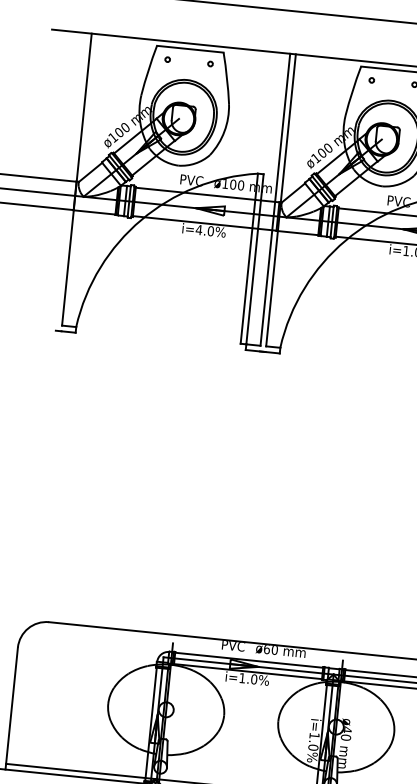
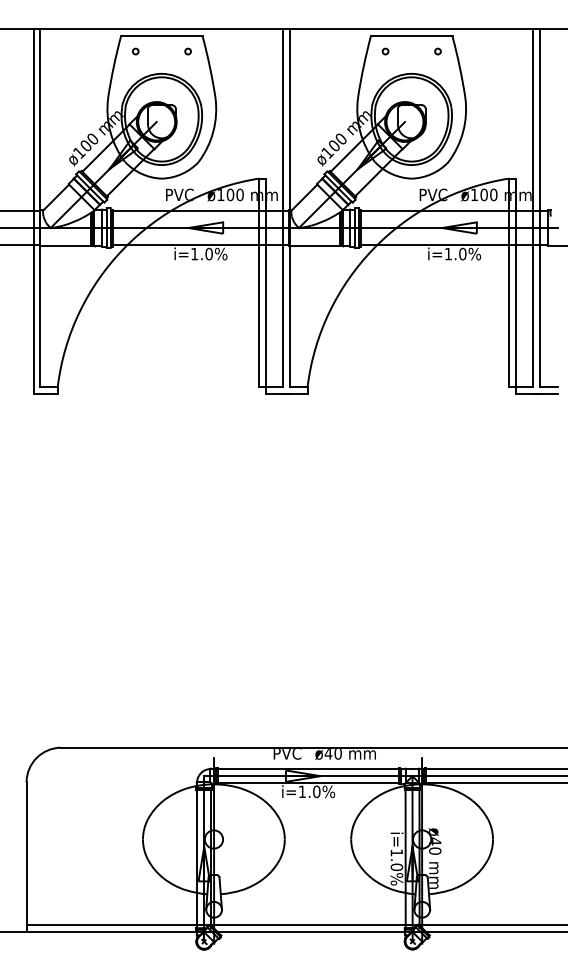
line: (70, 181) -> (33, 211), added
text: (198, 230) -> (194, 254), i=4.0% -> i=1.0%
text: (266, 649) -> (328, 754), ø60 -> ø40

